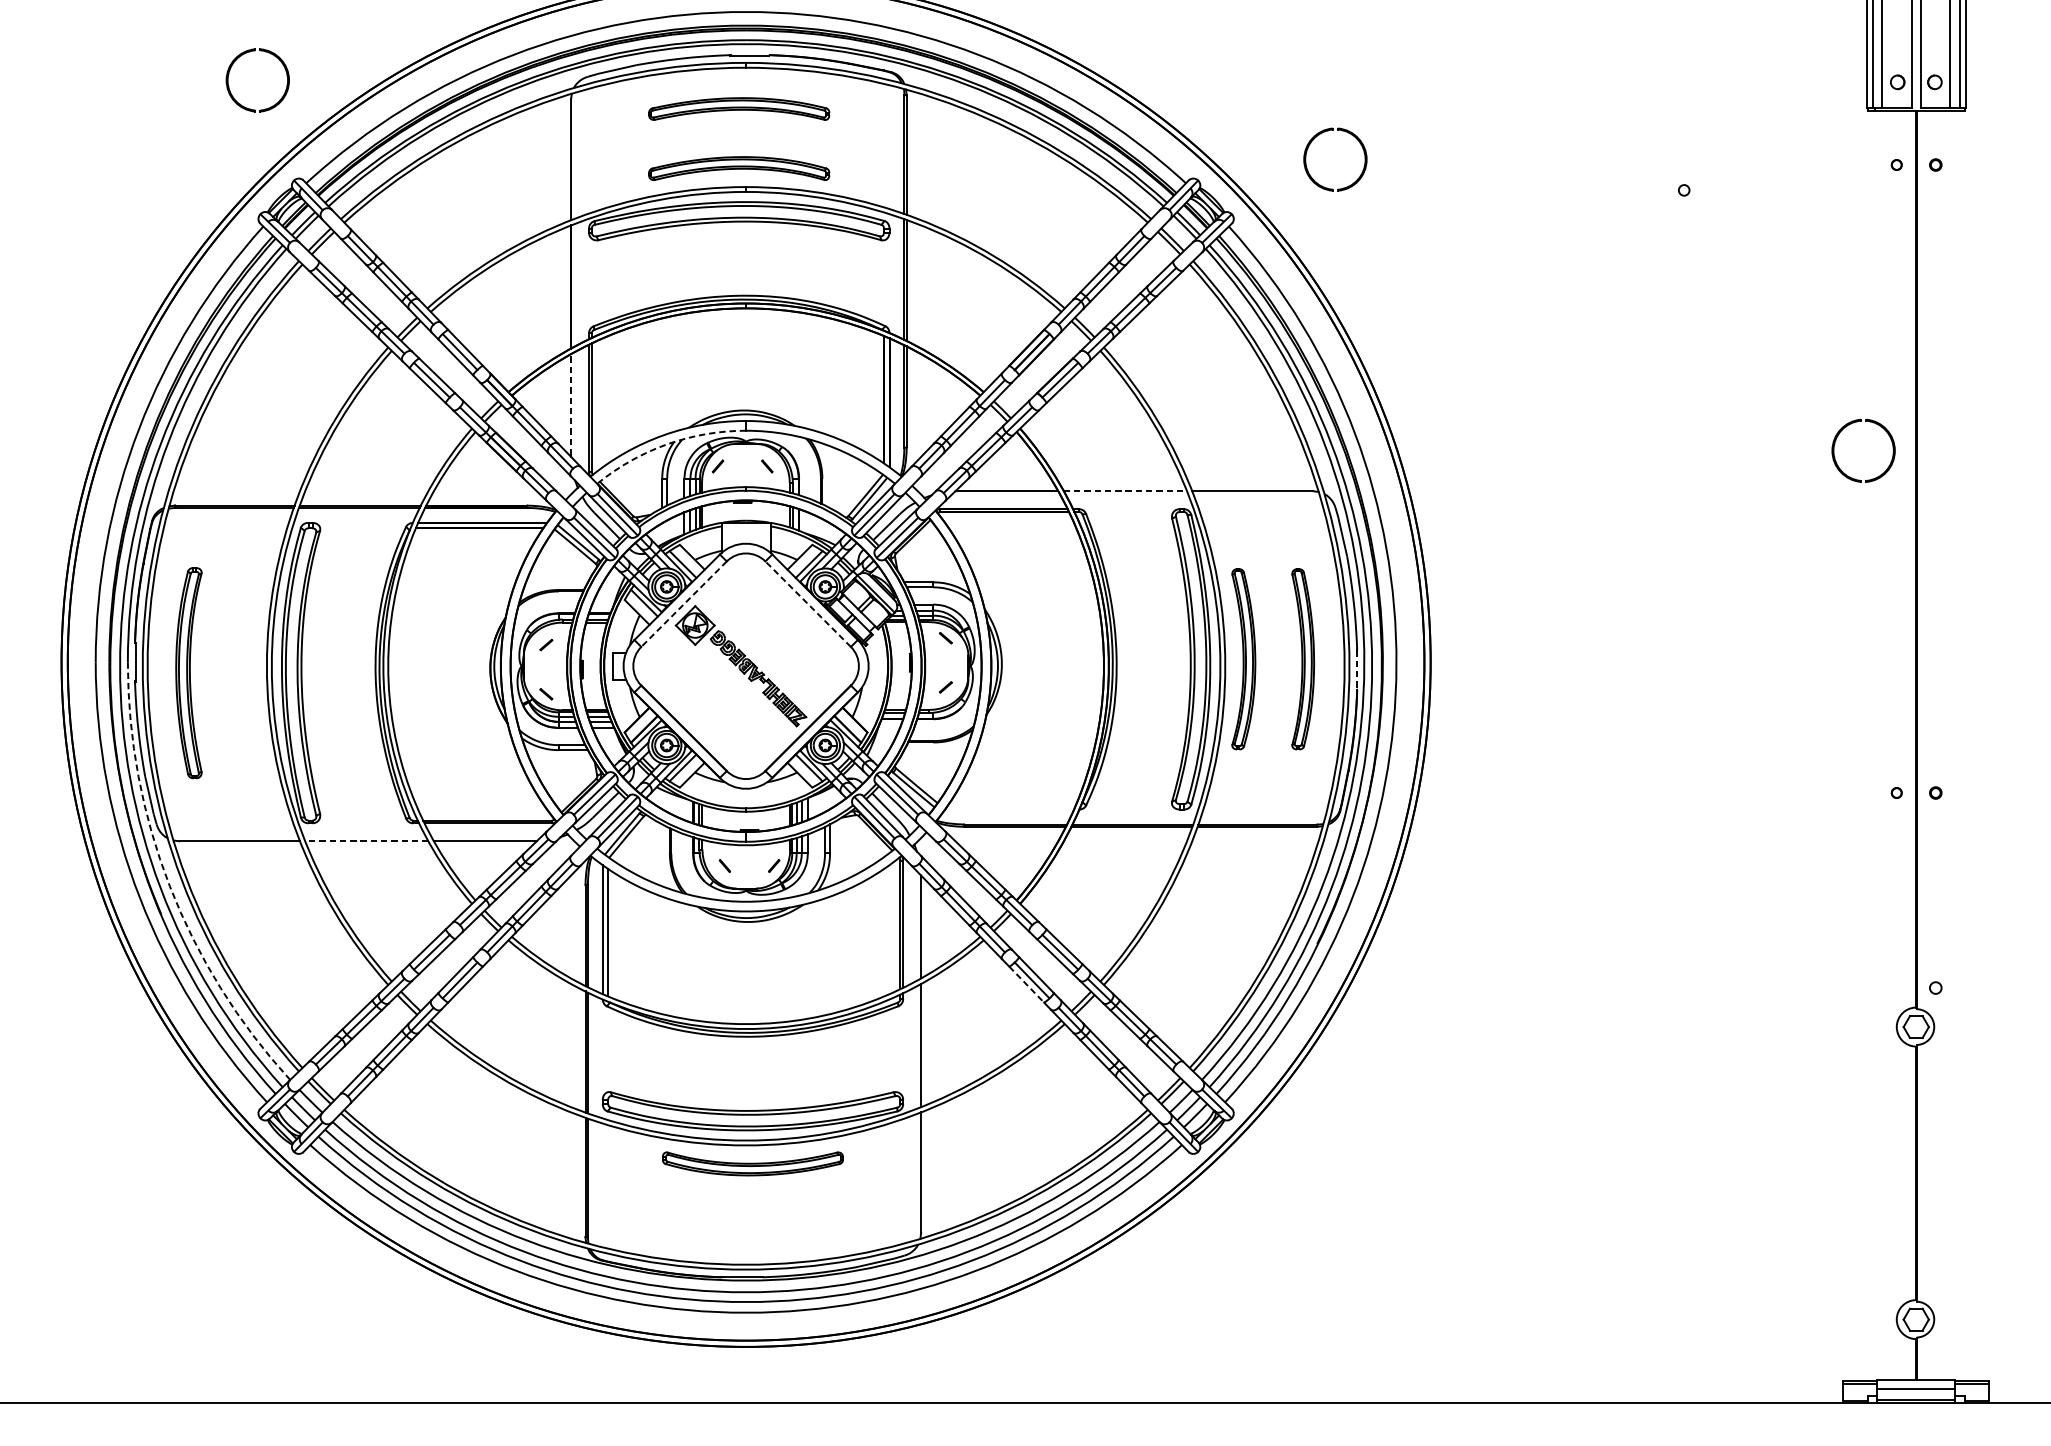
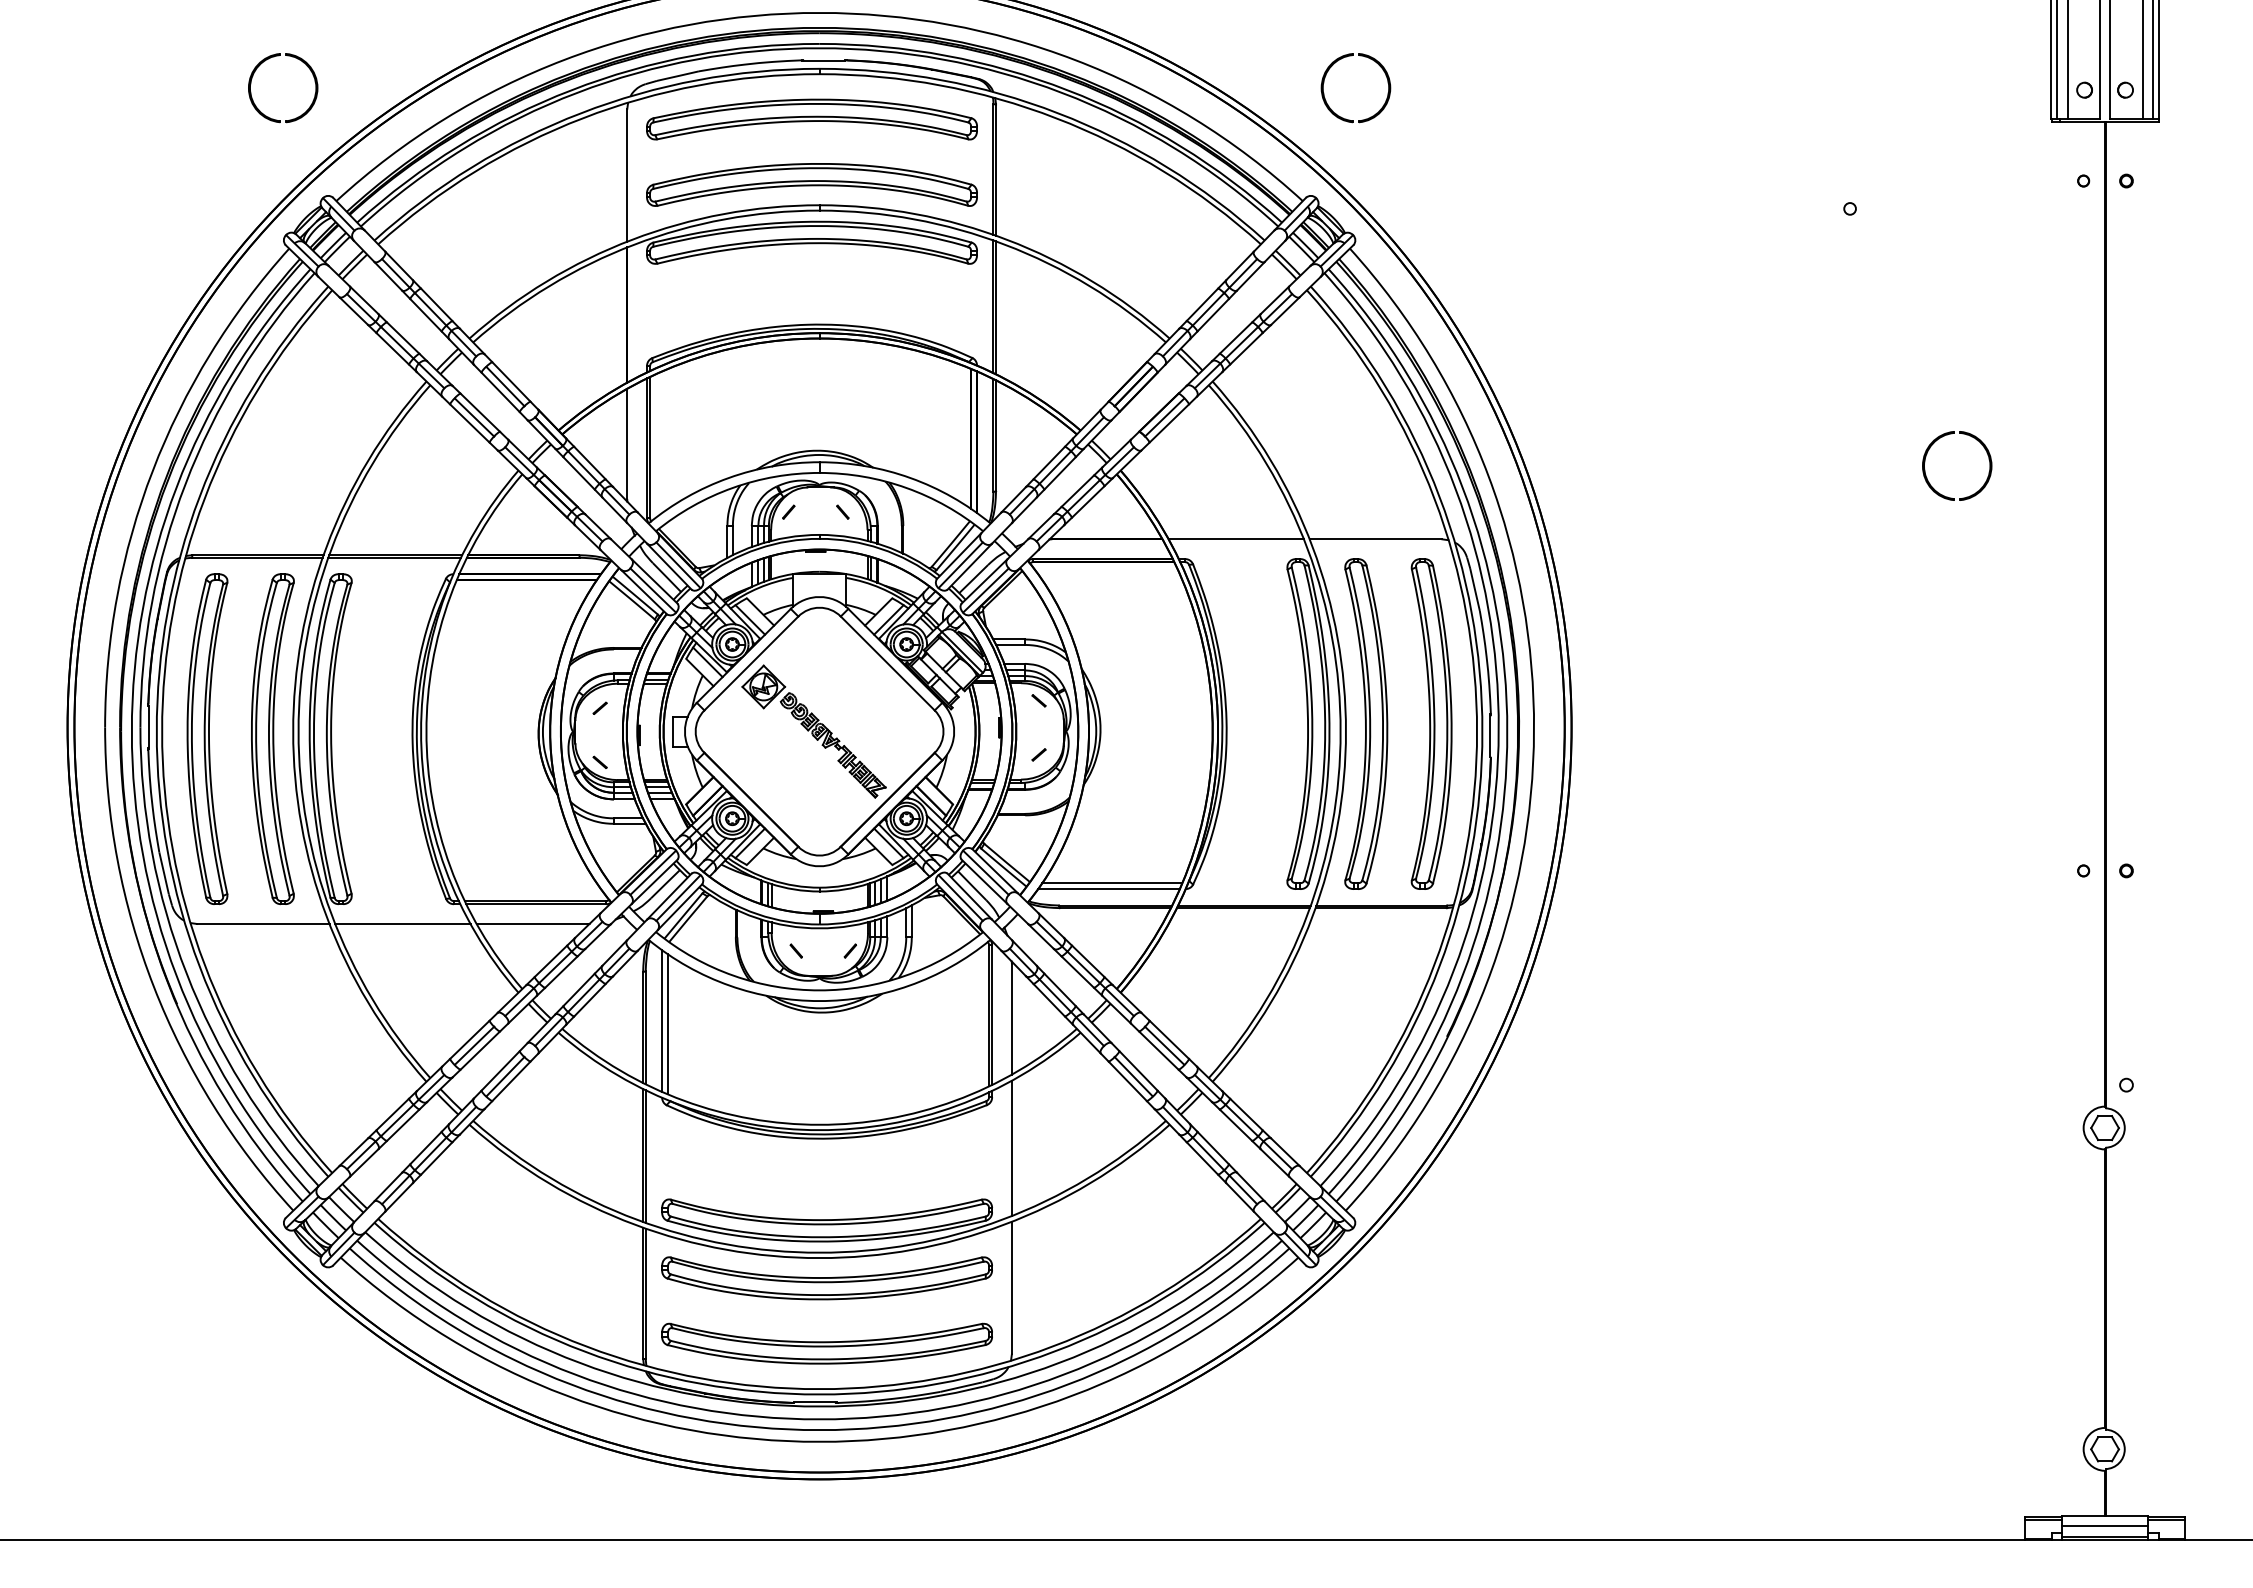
part: (738, 109) -> (811, 119), size x1.67
part: (738, 168) -> (811, 184), size x1.67
part: (1313, 178) -> (1331, 108), moved
line: (571, 404) -> (627, 444), dashed -> solid
part: (1876, 424) -> (1971, 437), moved
arc: (666, 443) -> (732, 487), dashed -> solid
line: (1125, 491) -> (1236, 539), dashed -> solid
line: (684, 604) -> (751, 663), dashed -> solid
line: (807, 604) -> (887, 663), dashed -> solid
part: (1243, 658) -> (1366, 723), size x1.67
part: (1303, 658) -> (1431, 723), size x1.67
line: (1356, 670) -> (1490, 736), dashed -> solid
part: (188, 673) -> (207, 739), size x1.43
part: (248, 673) -> (272, 739), added
line: (1012, 804) -> (1112, 883), added
line: (1009, 809) -> (1108, 889), added
line: (366, 840) -> (402, 923), dashed -> solid
arc: (169, 886) -> (186, 973), dashed -> solid
line: (1027, 984) -> (1128, 1081), dashed -> solid
part: (752, 1164) -> (826, 1278), size x1.67
part: (752, 1223) -> (826, 1343), added

